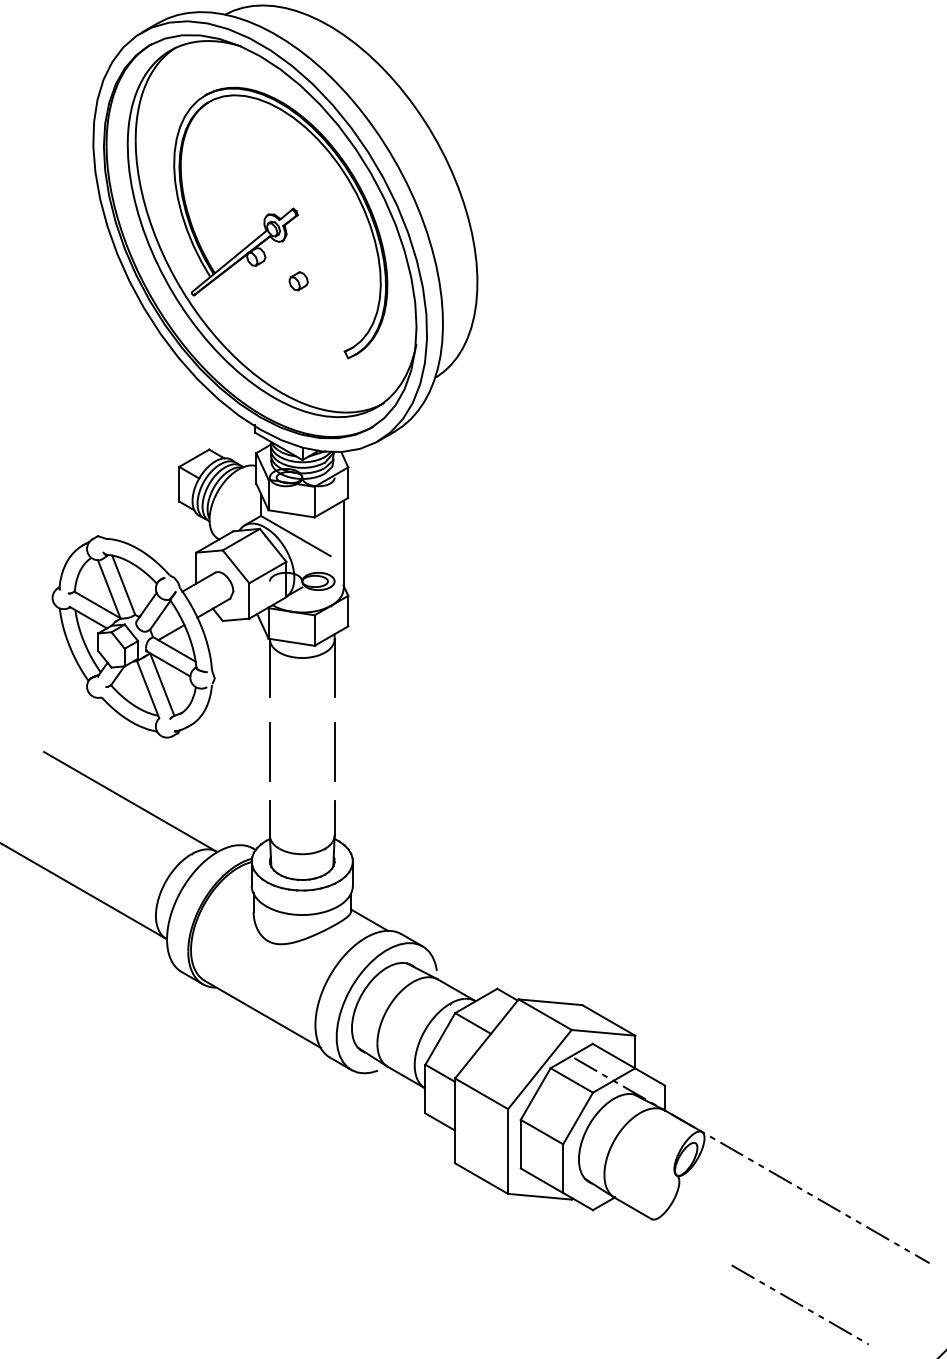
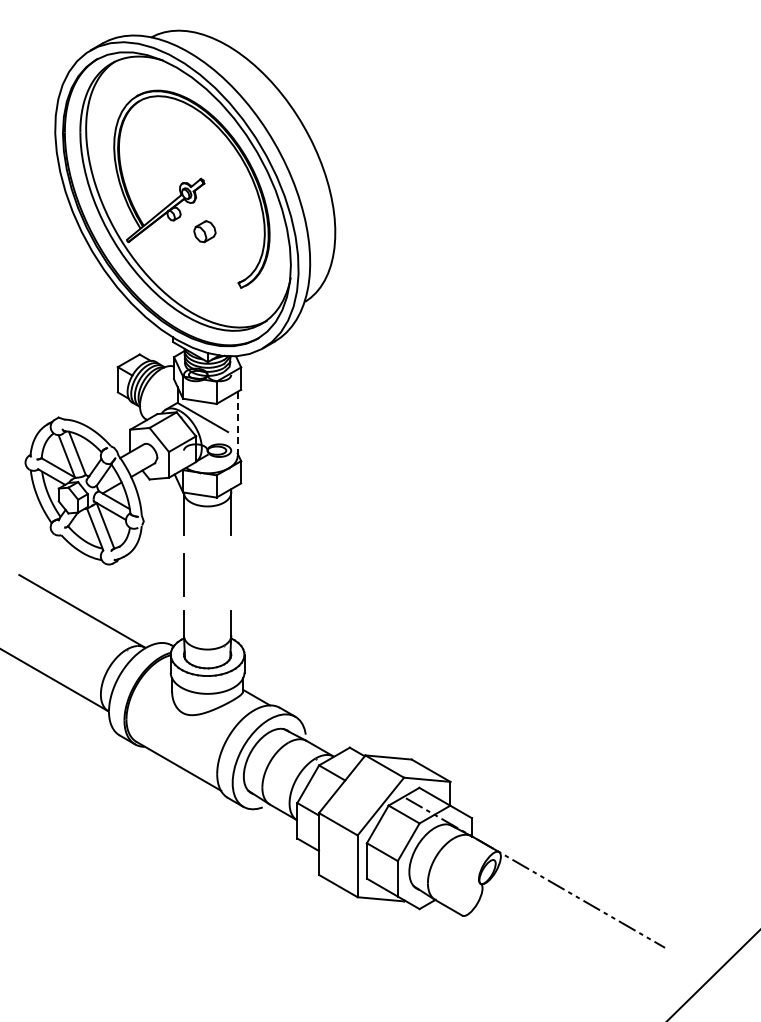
part: (298, 280) -> (204, 231), size x1.6
line: (343, 545) -> (237, 424), solid -> dashed
line: (335, 751) -> (231, 574), removed
line: (799, 1303) -> (570, 977), removed

